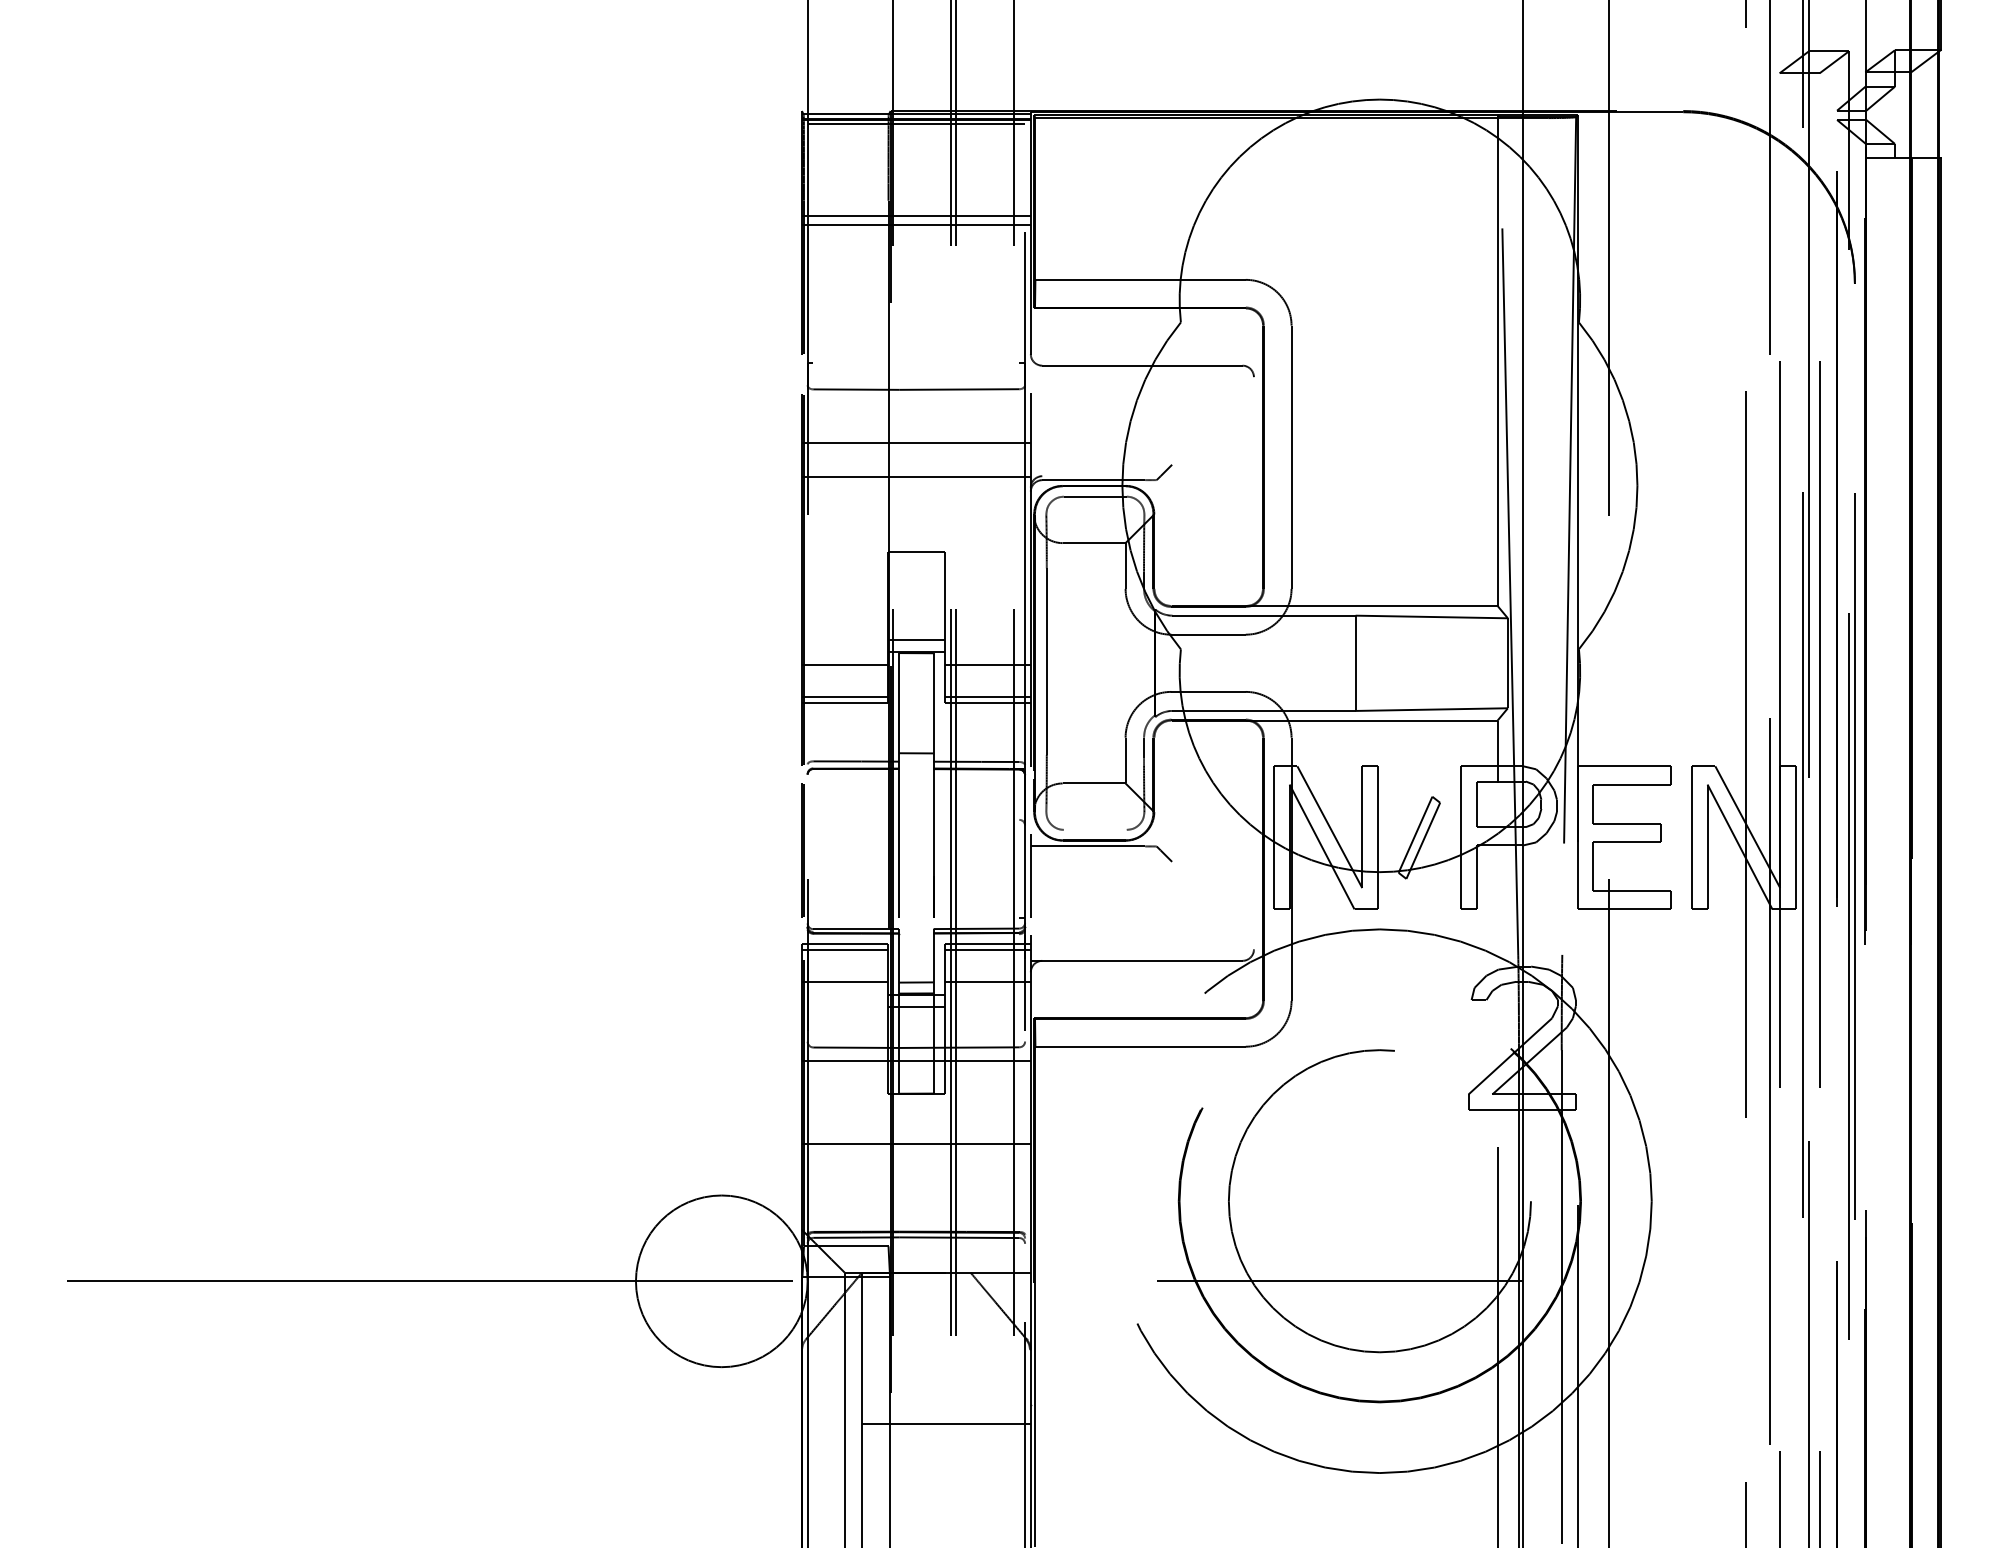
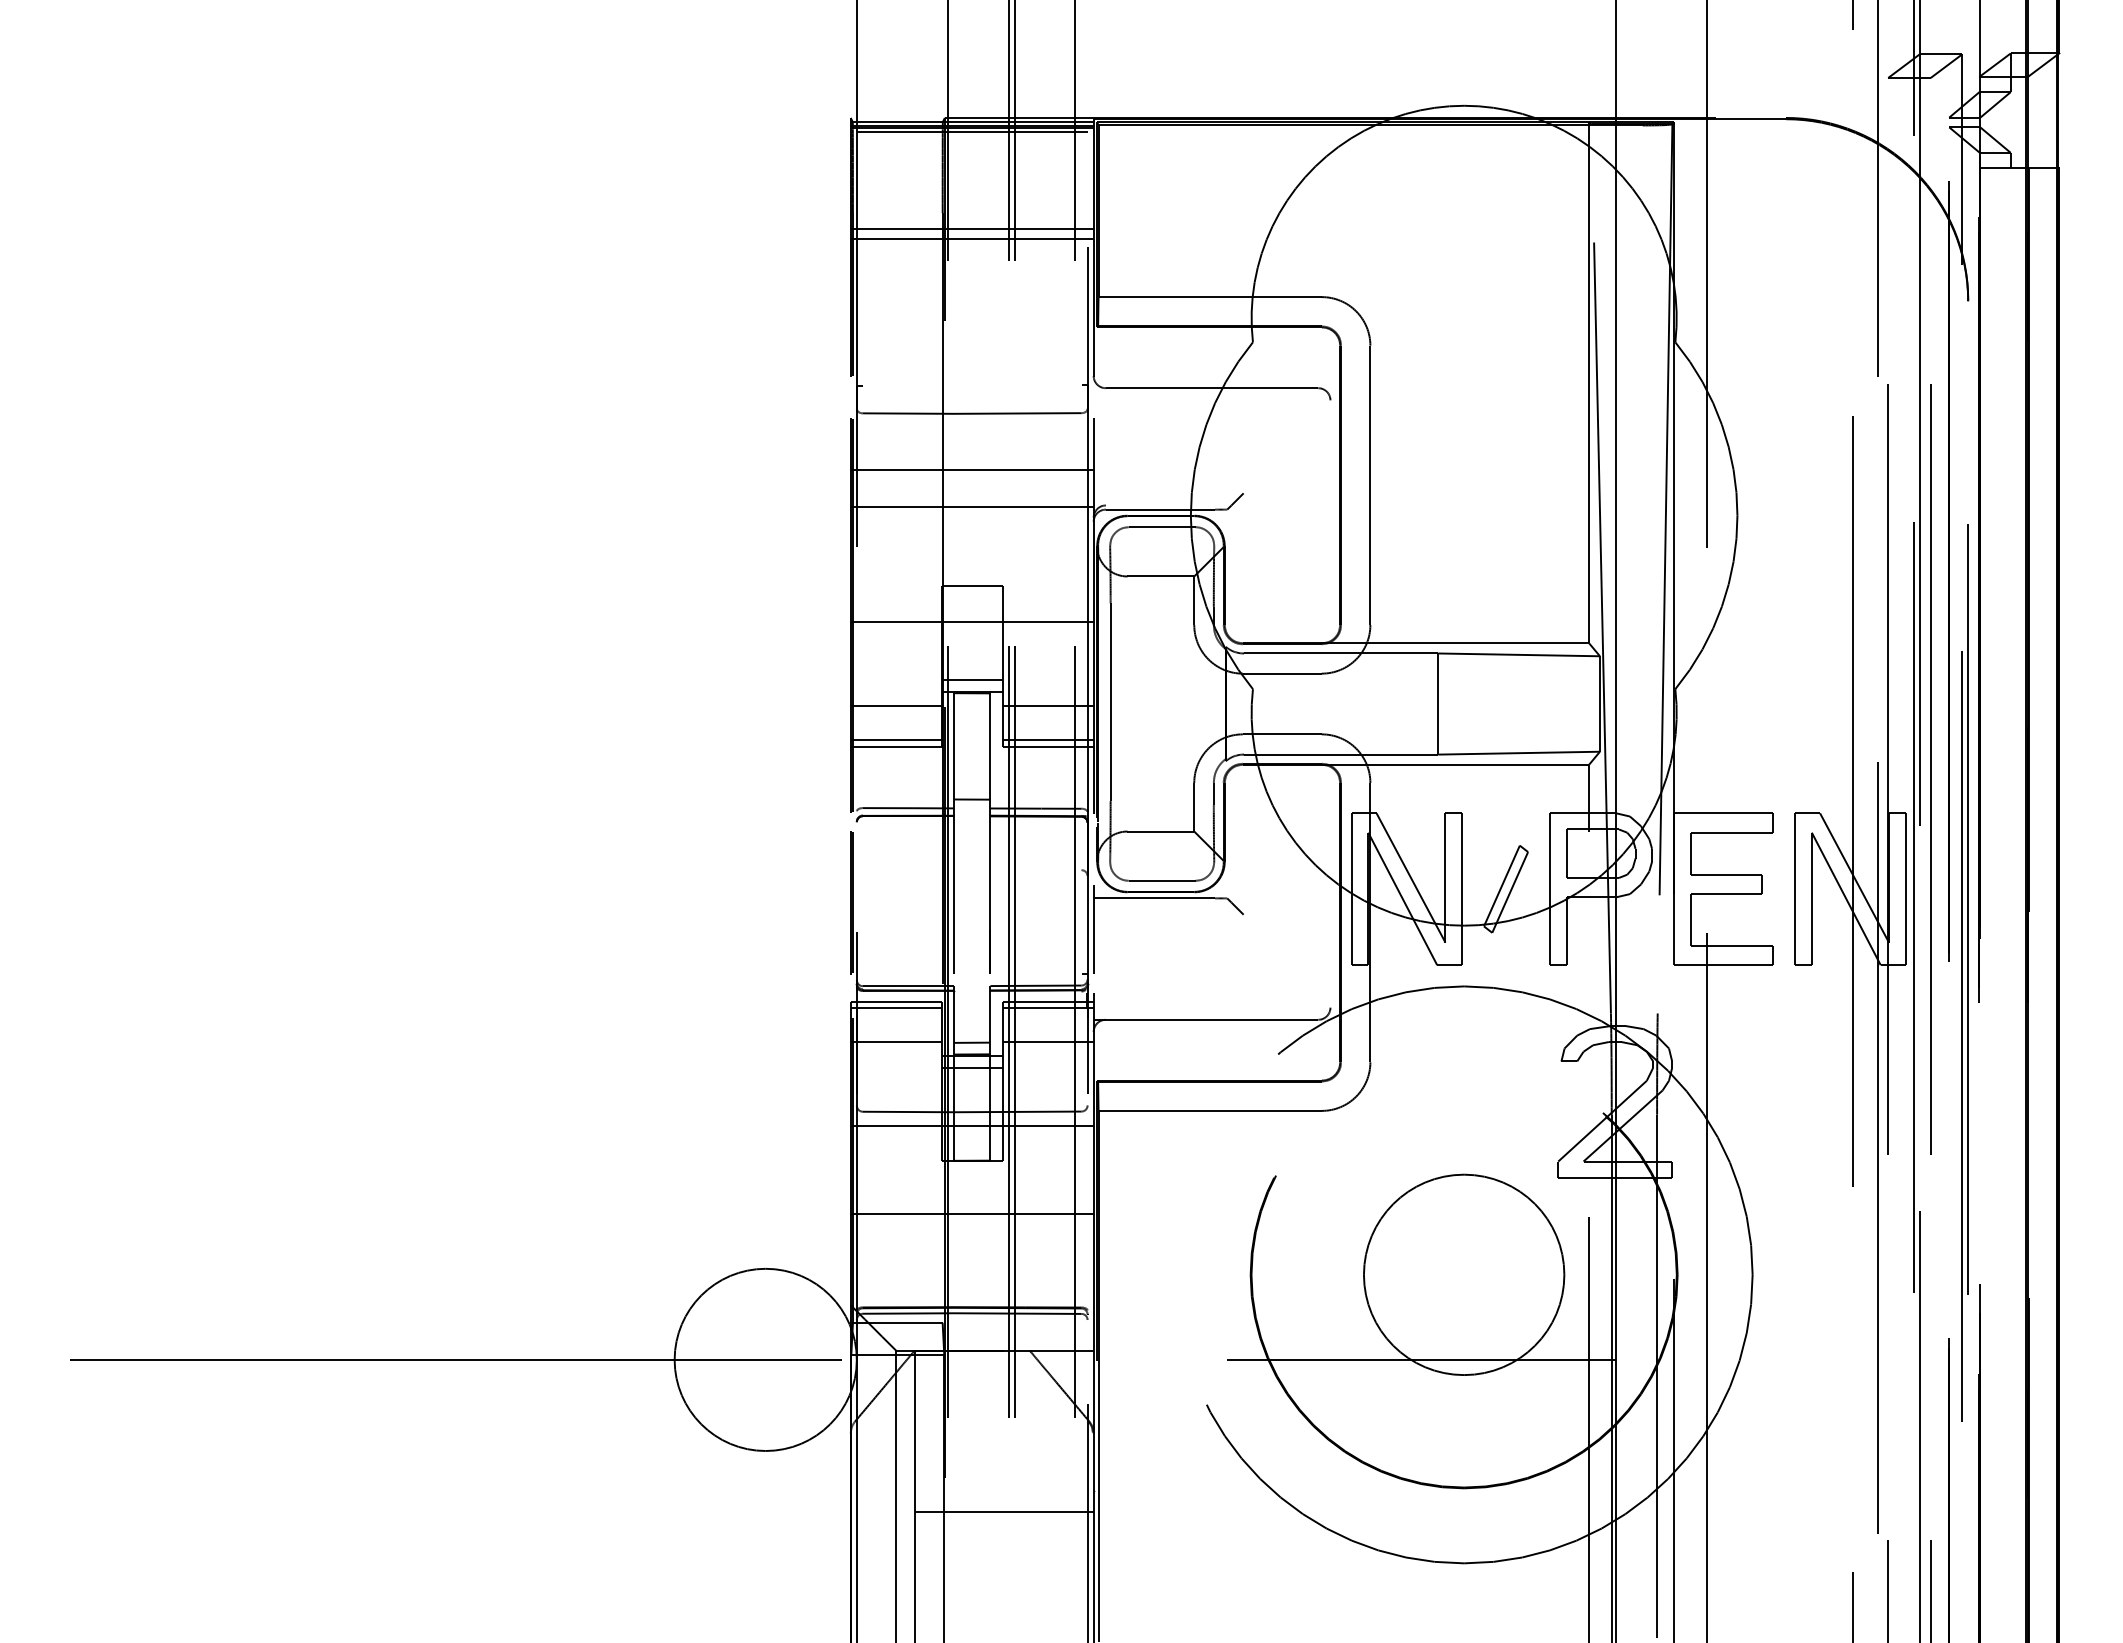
line: (915, 586) -> (971, 622), added
line: (1094, 829) -> (1161, 880), added
circle: (1379, 1200) -> (1463, 1274), size x0.62

